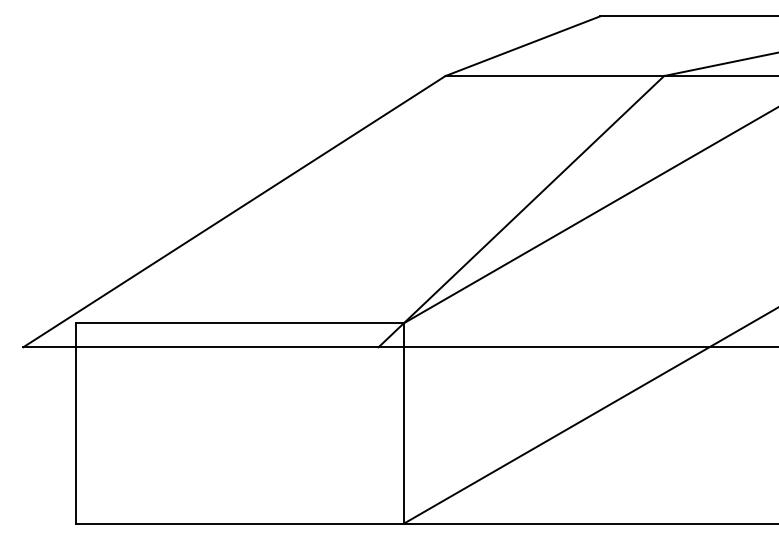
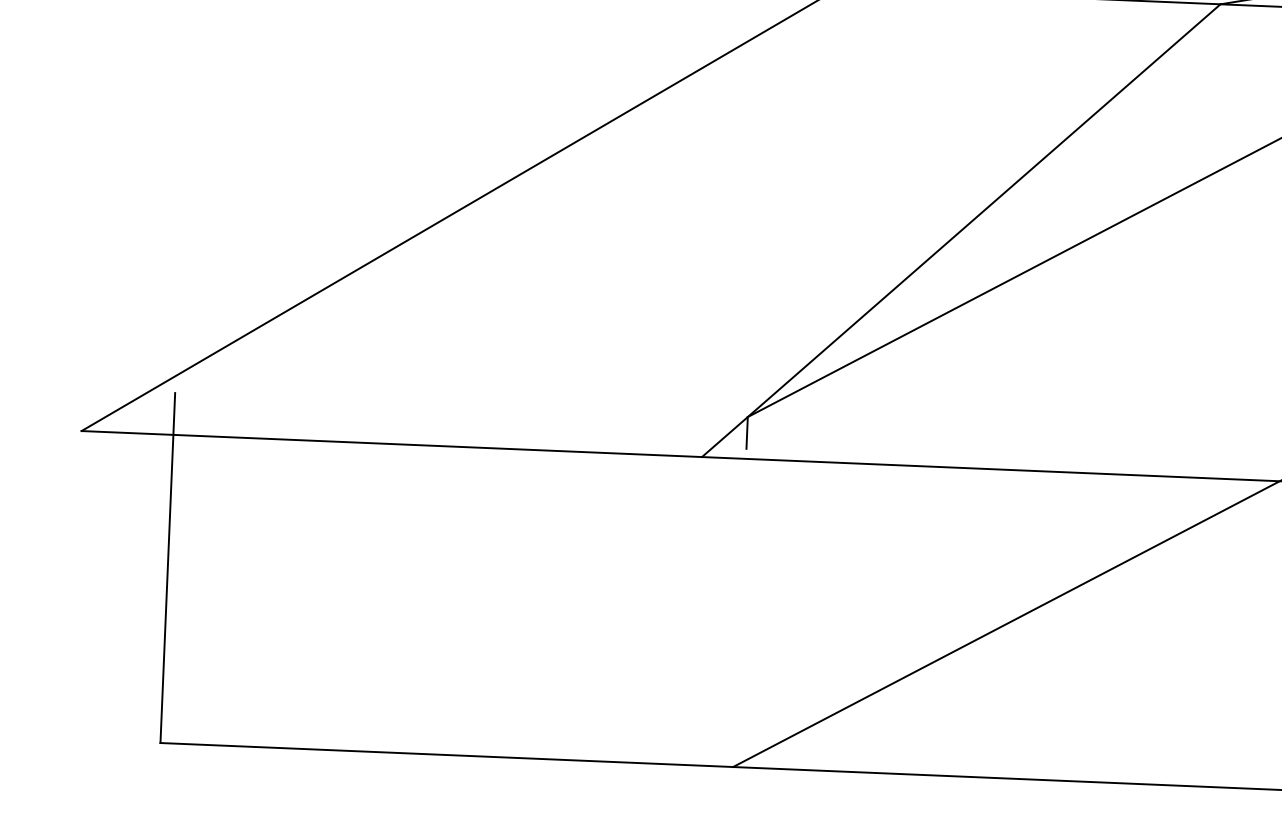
line: (239, 323) -> (460, 405), removed
line: (403, 432) -> (739, 607), removed

